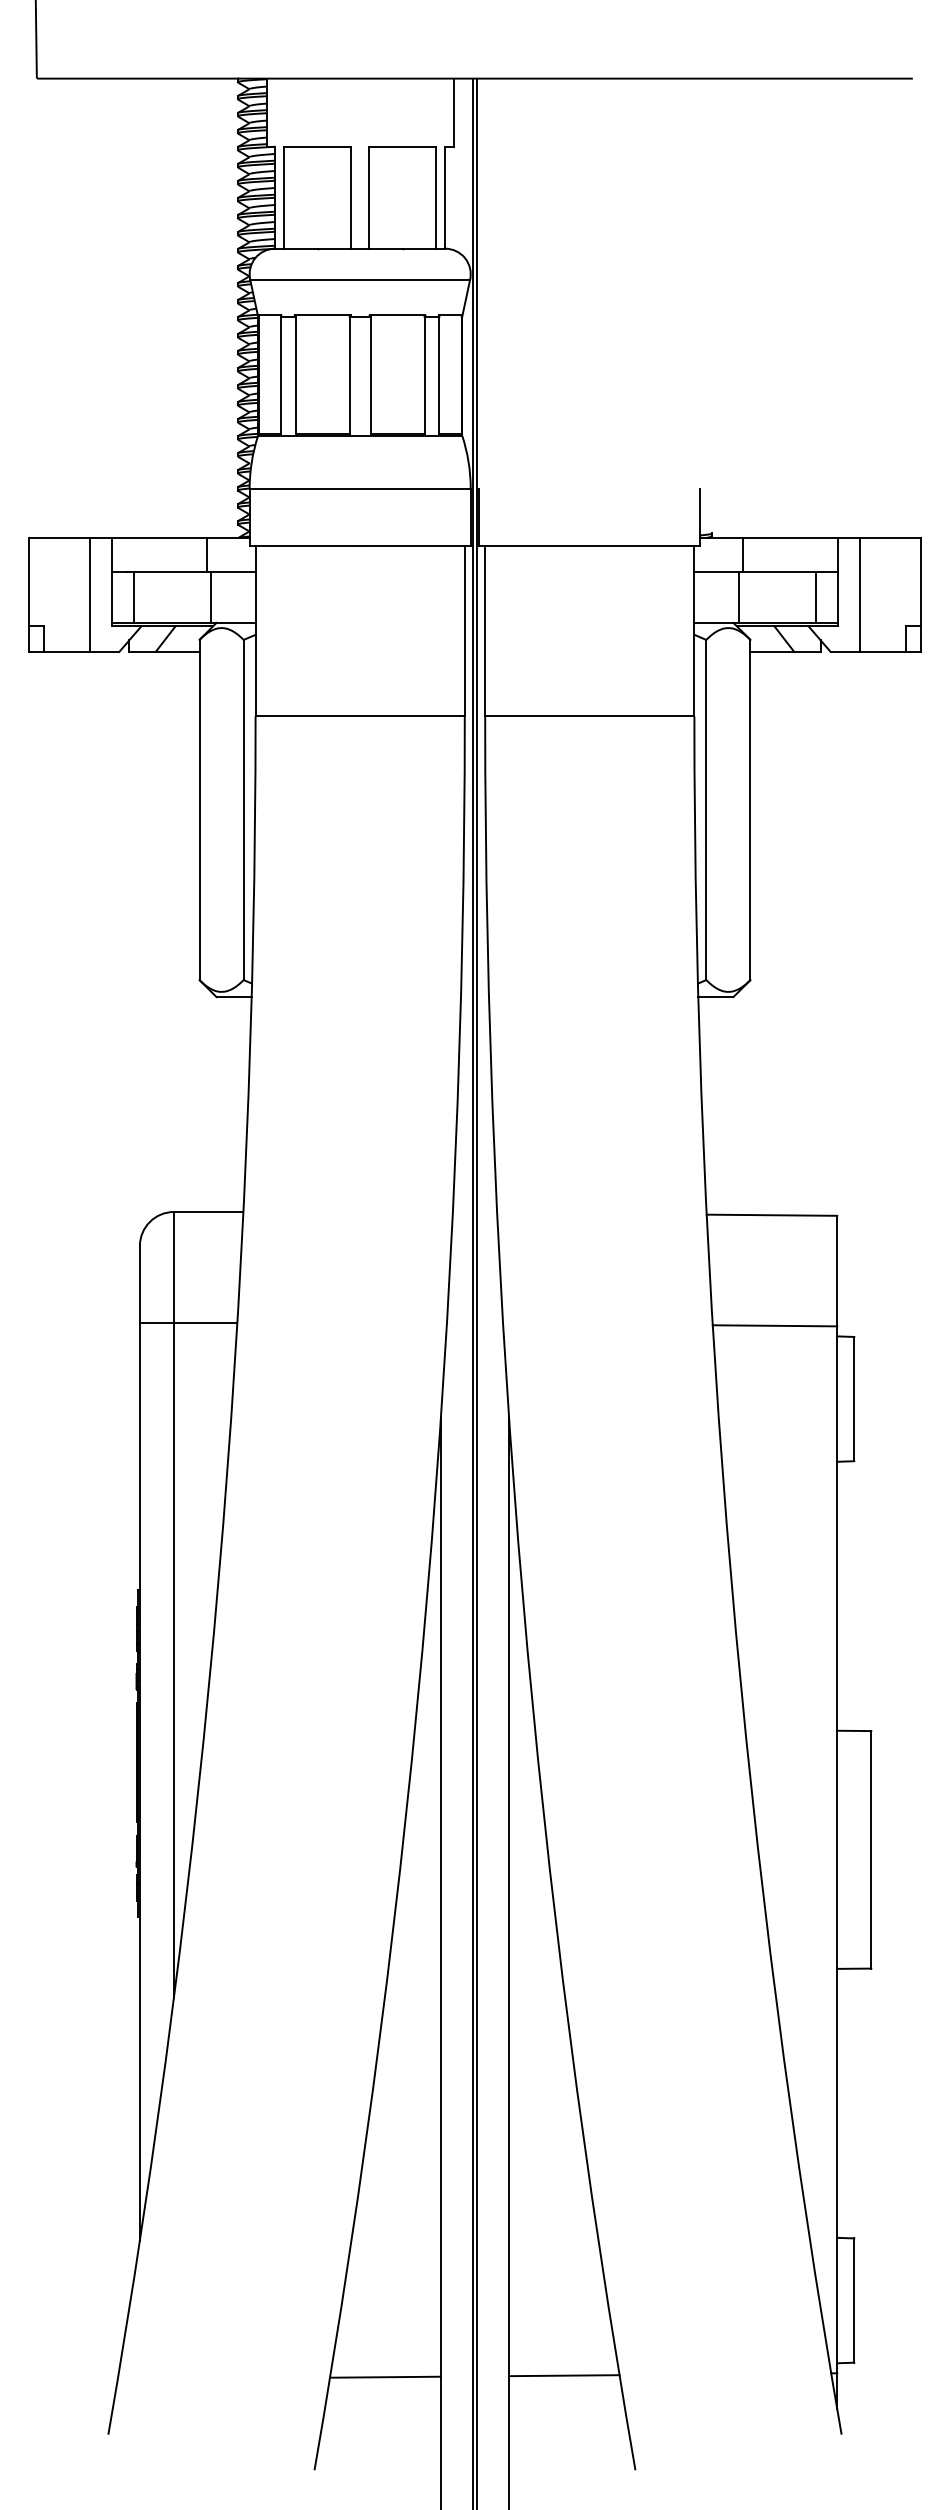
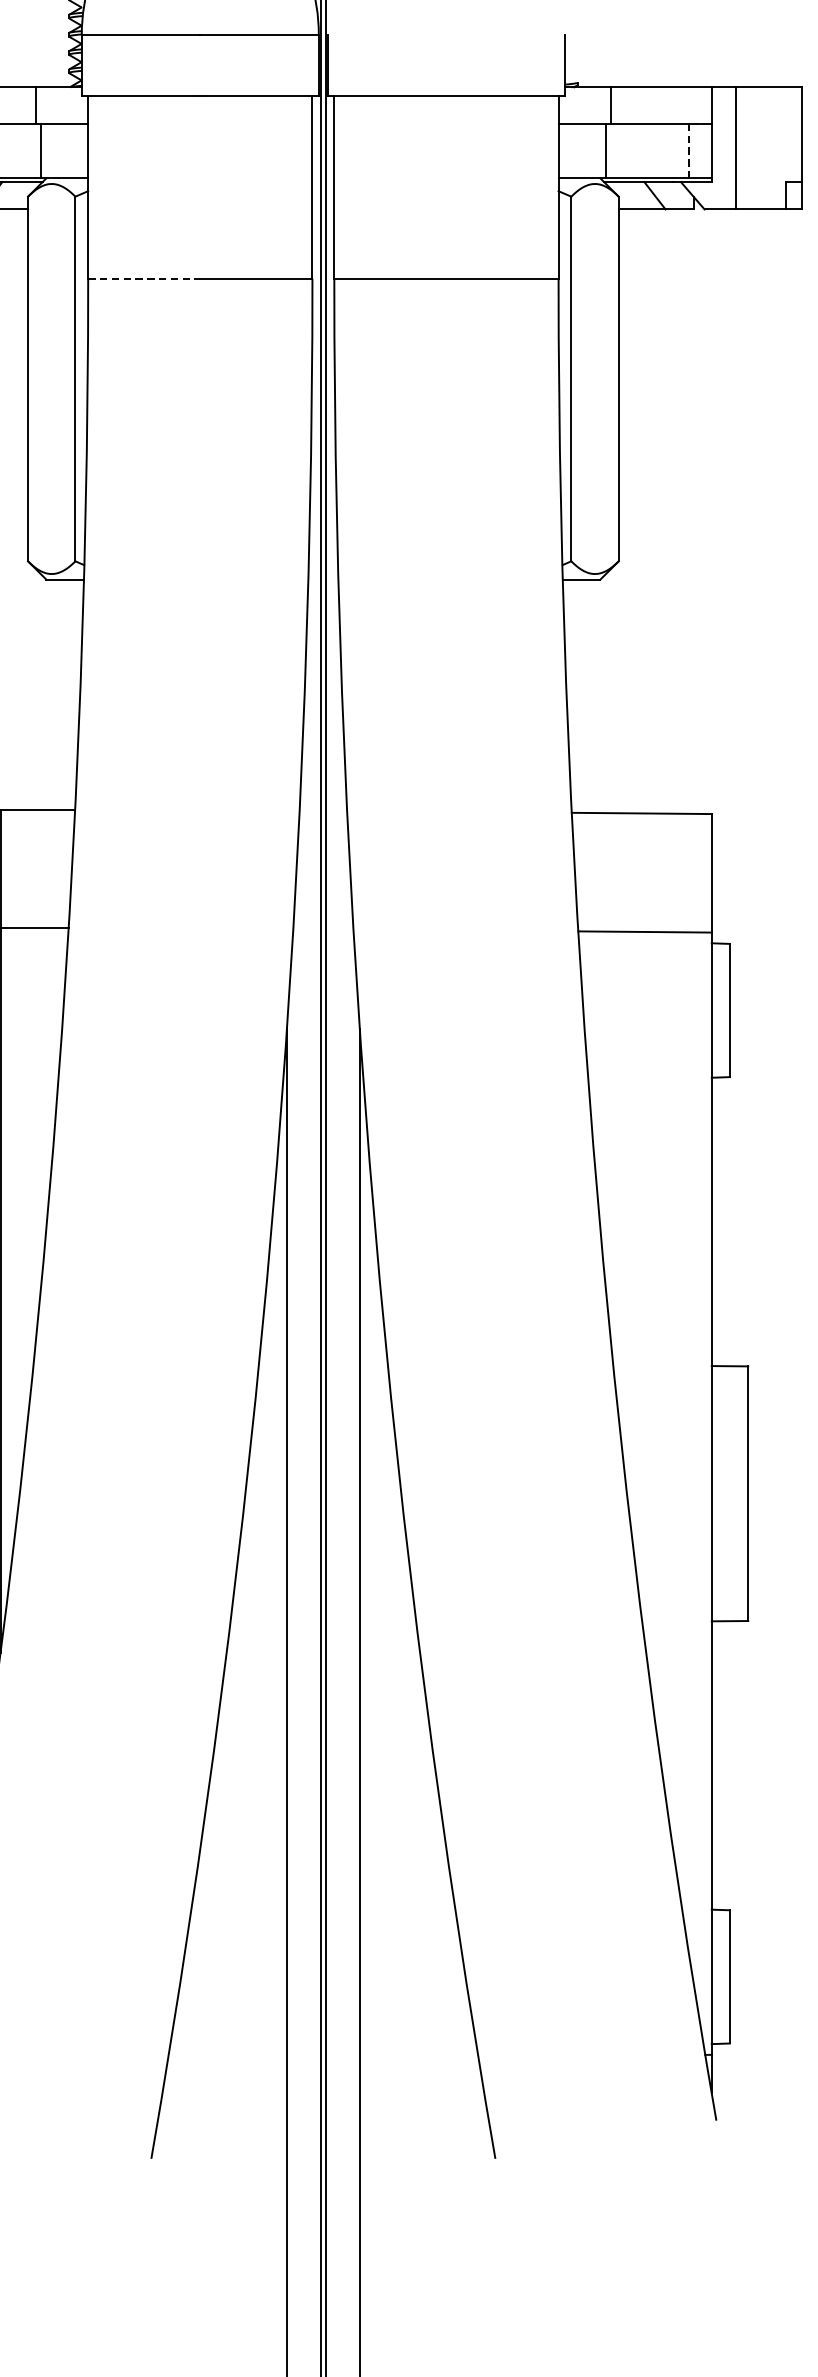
line: (815, 597) -> (688, 151), solid -> dashed
line: (308, 716) -> (144, 278), solid -> dashed
line: (564, 2375) -> (419, 2057), removed
line: (385, 2376) -> (227, 2058), removed

